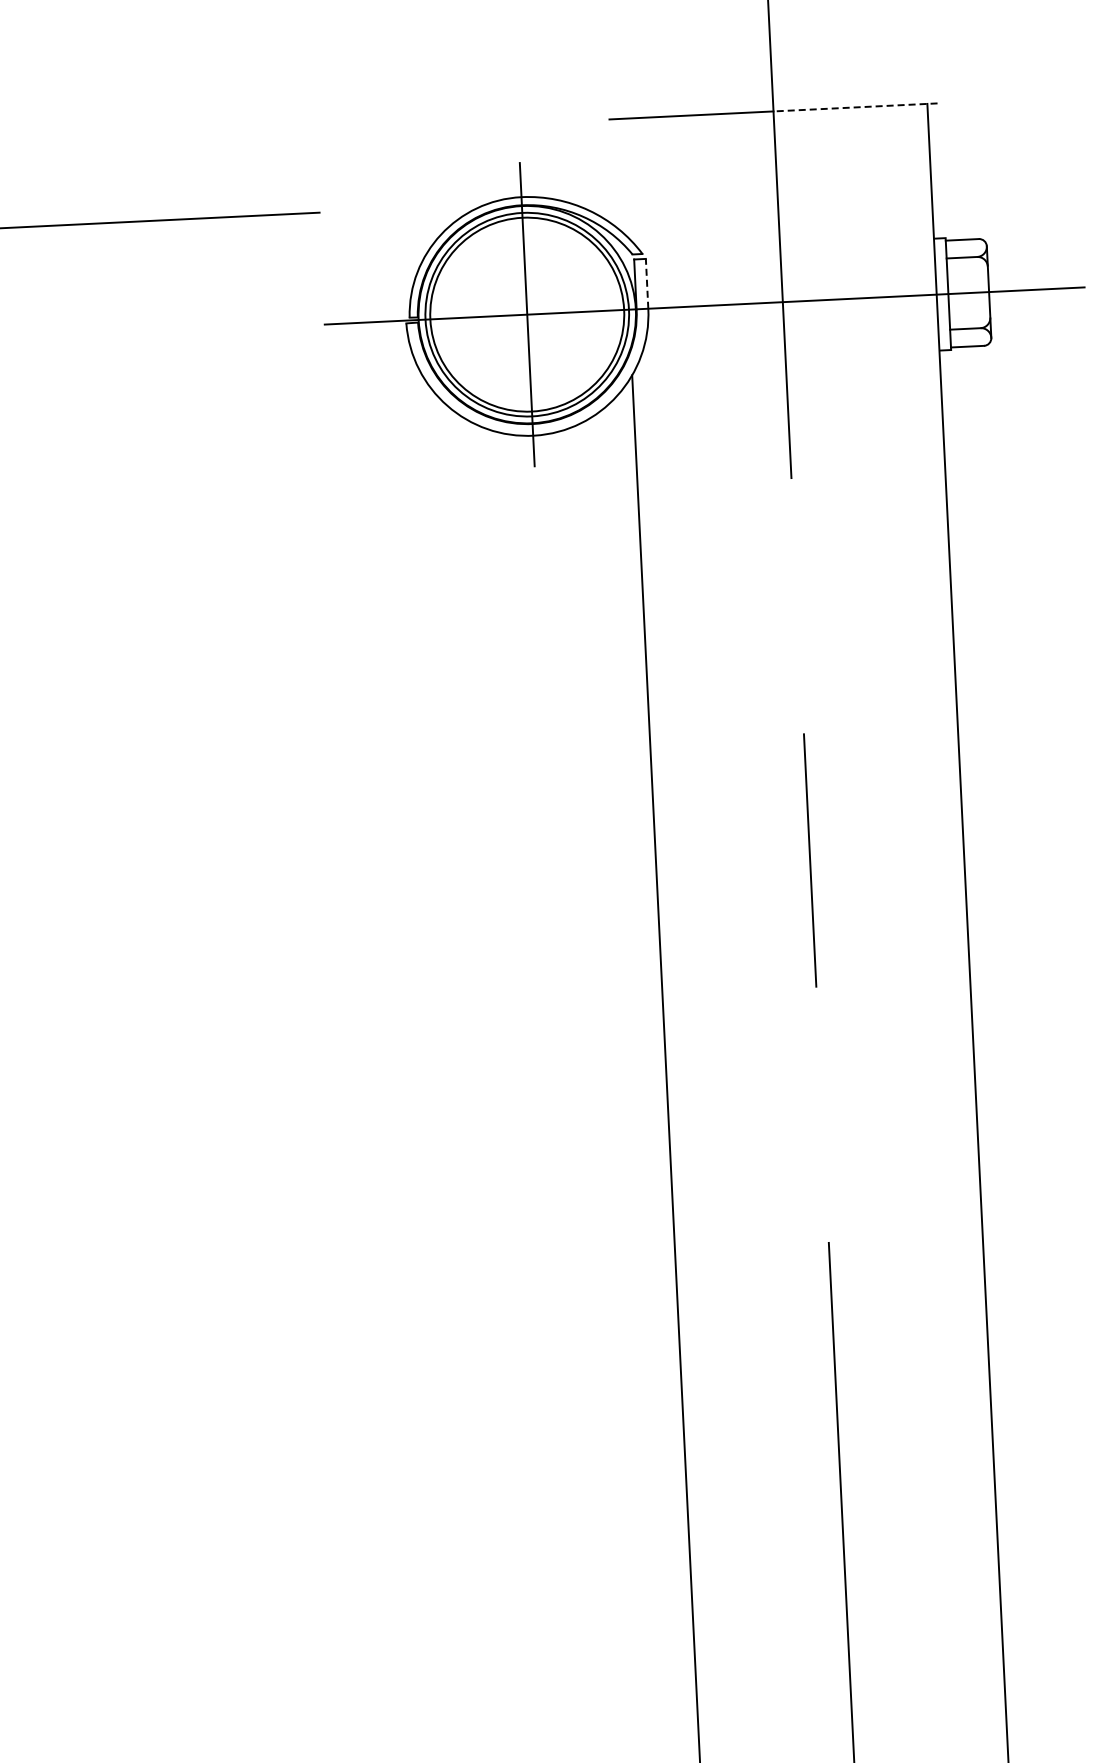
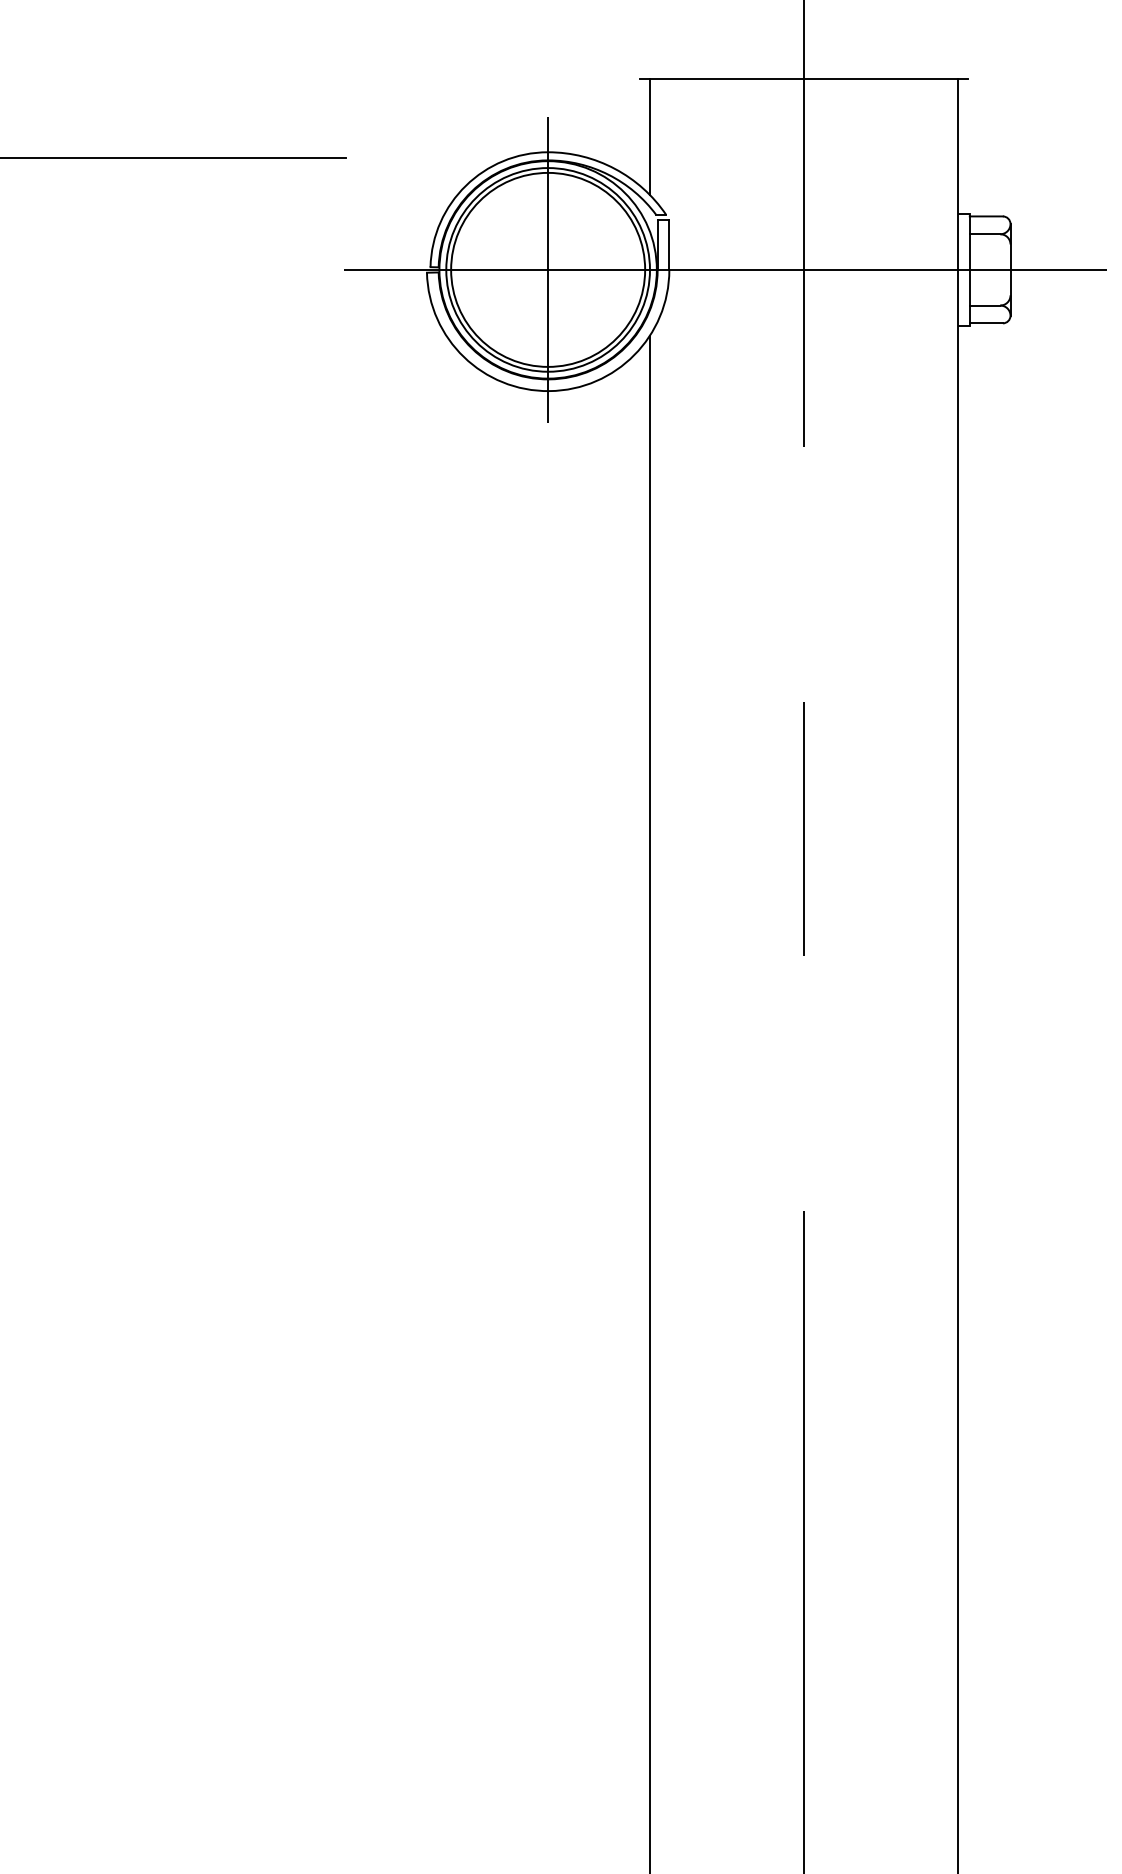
line: (854, 107) -> (885, 78), dashed -> solid
line: (621, 176) -> (649, 136), added
line: (647, 283) -> (669, 244), dashed -> solid

